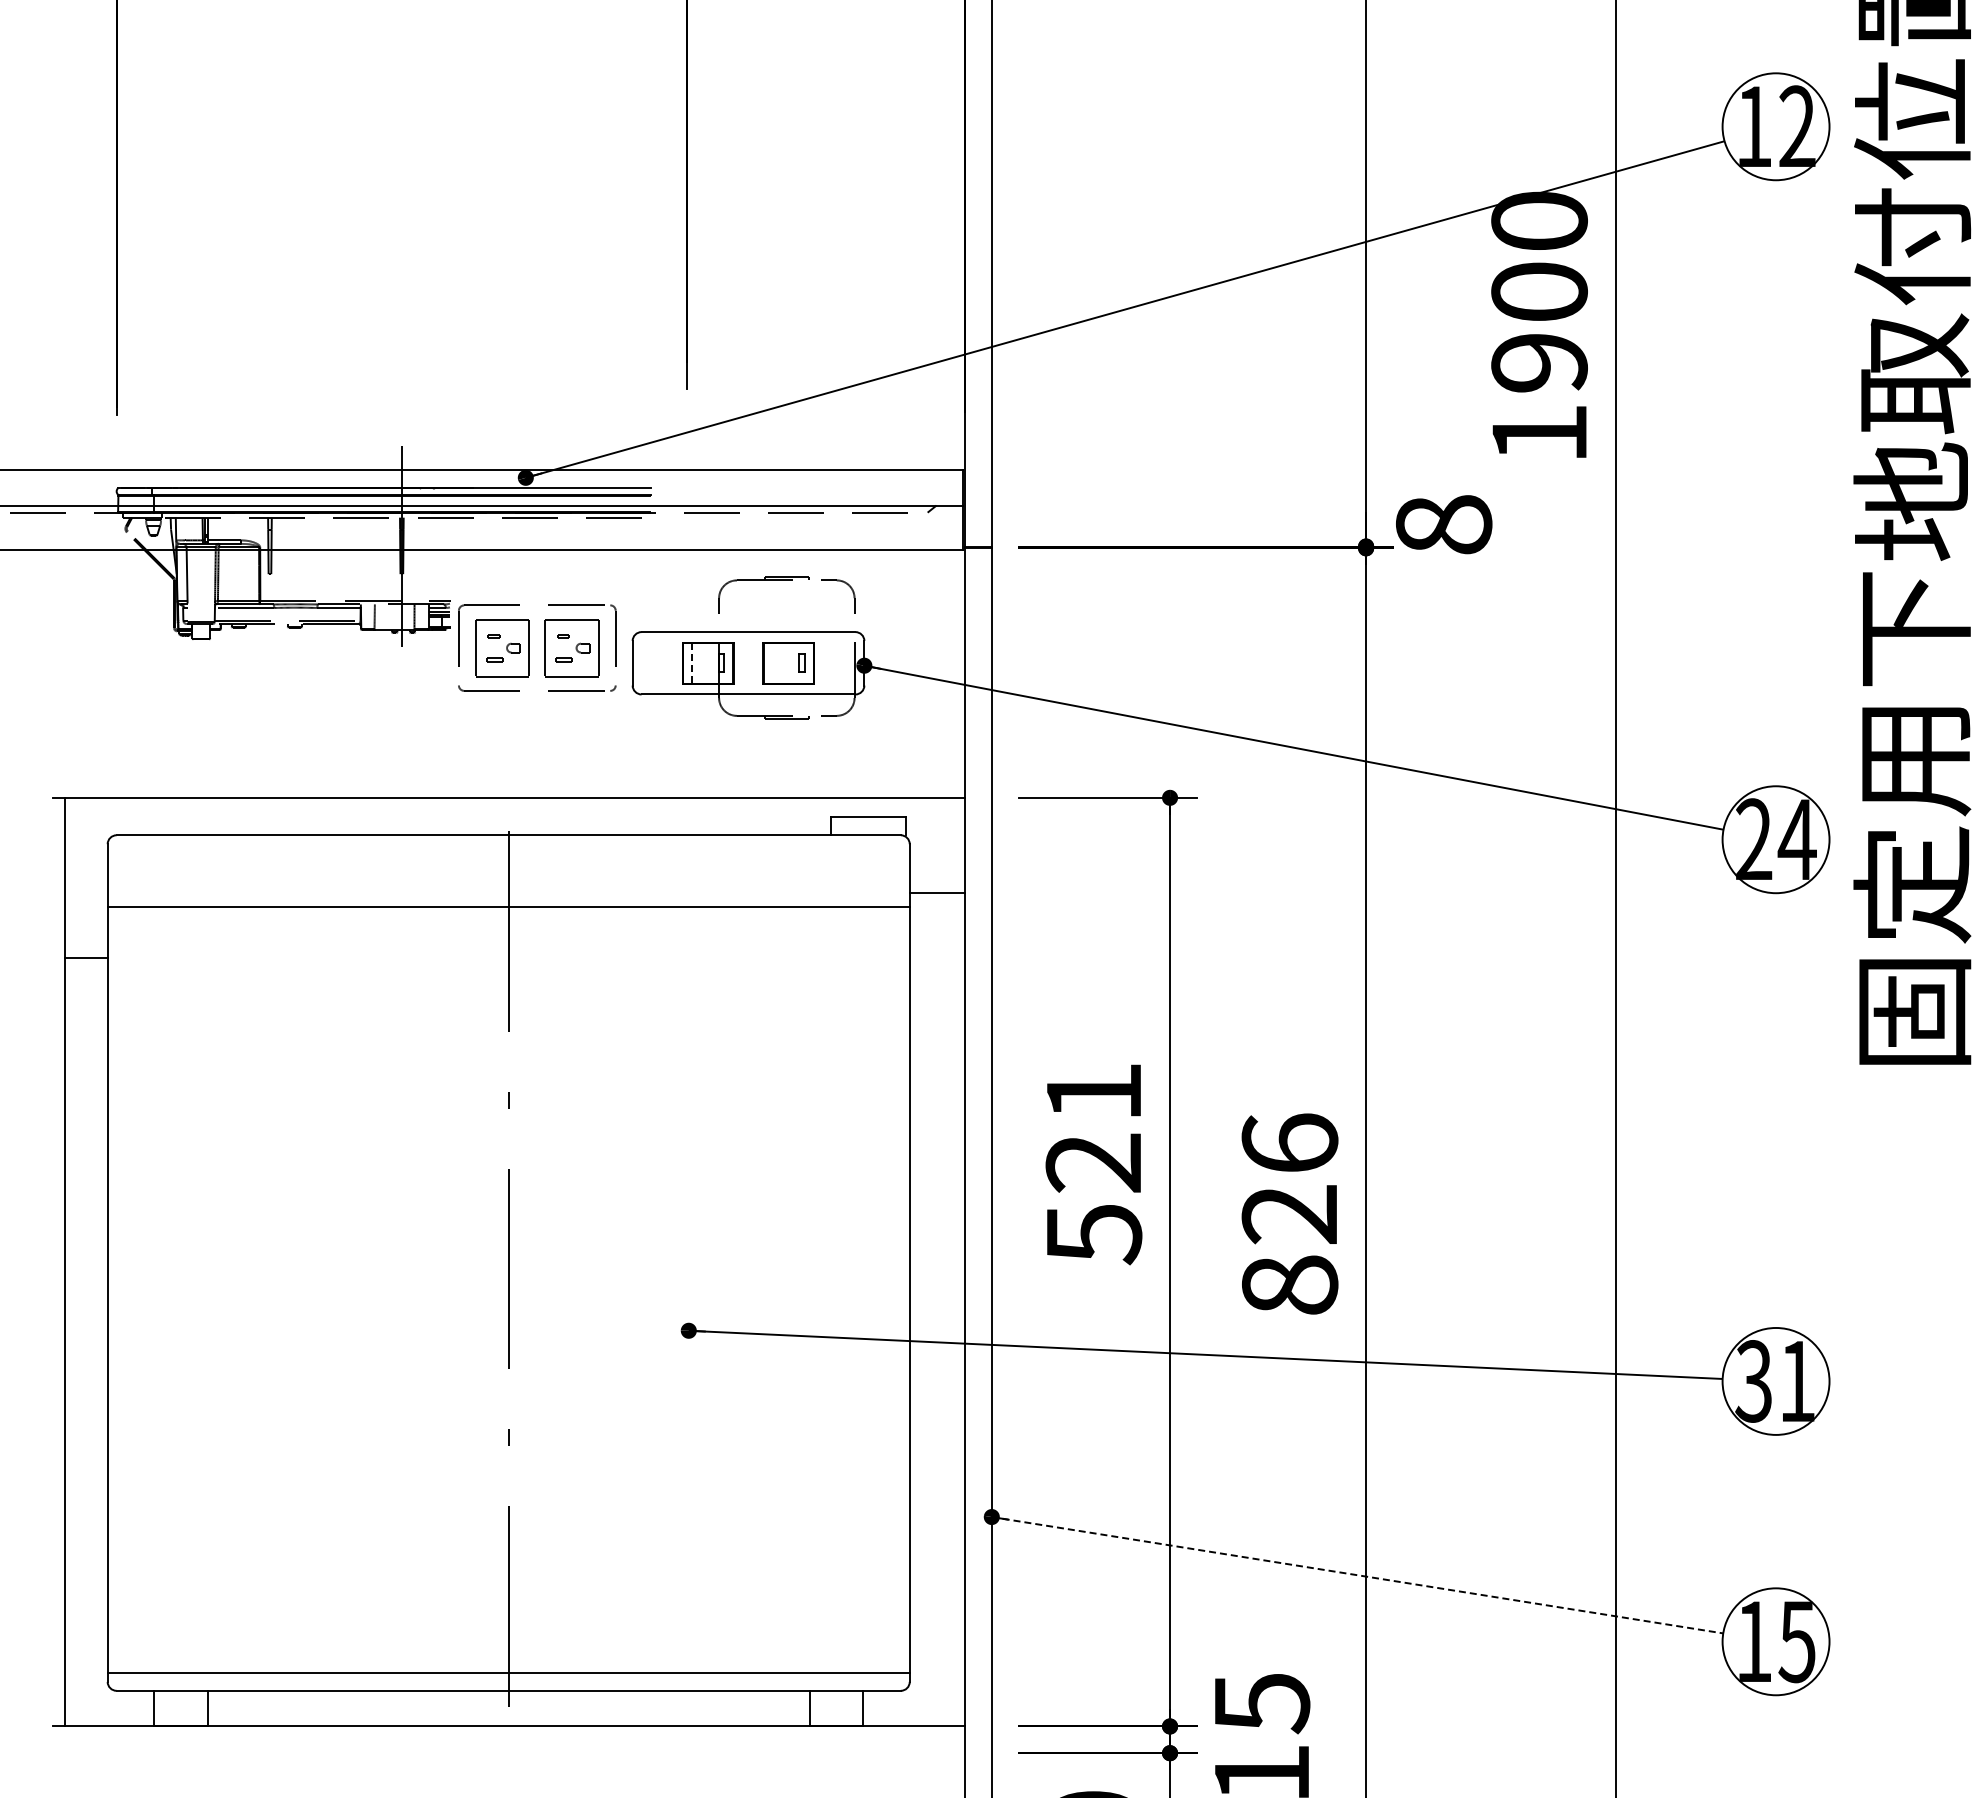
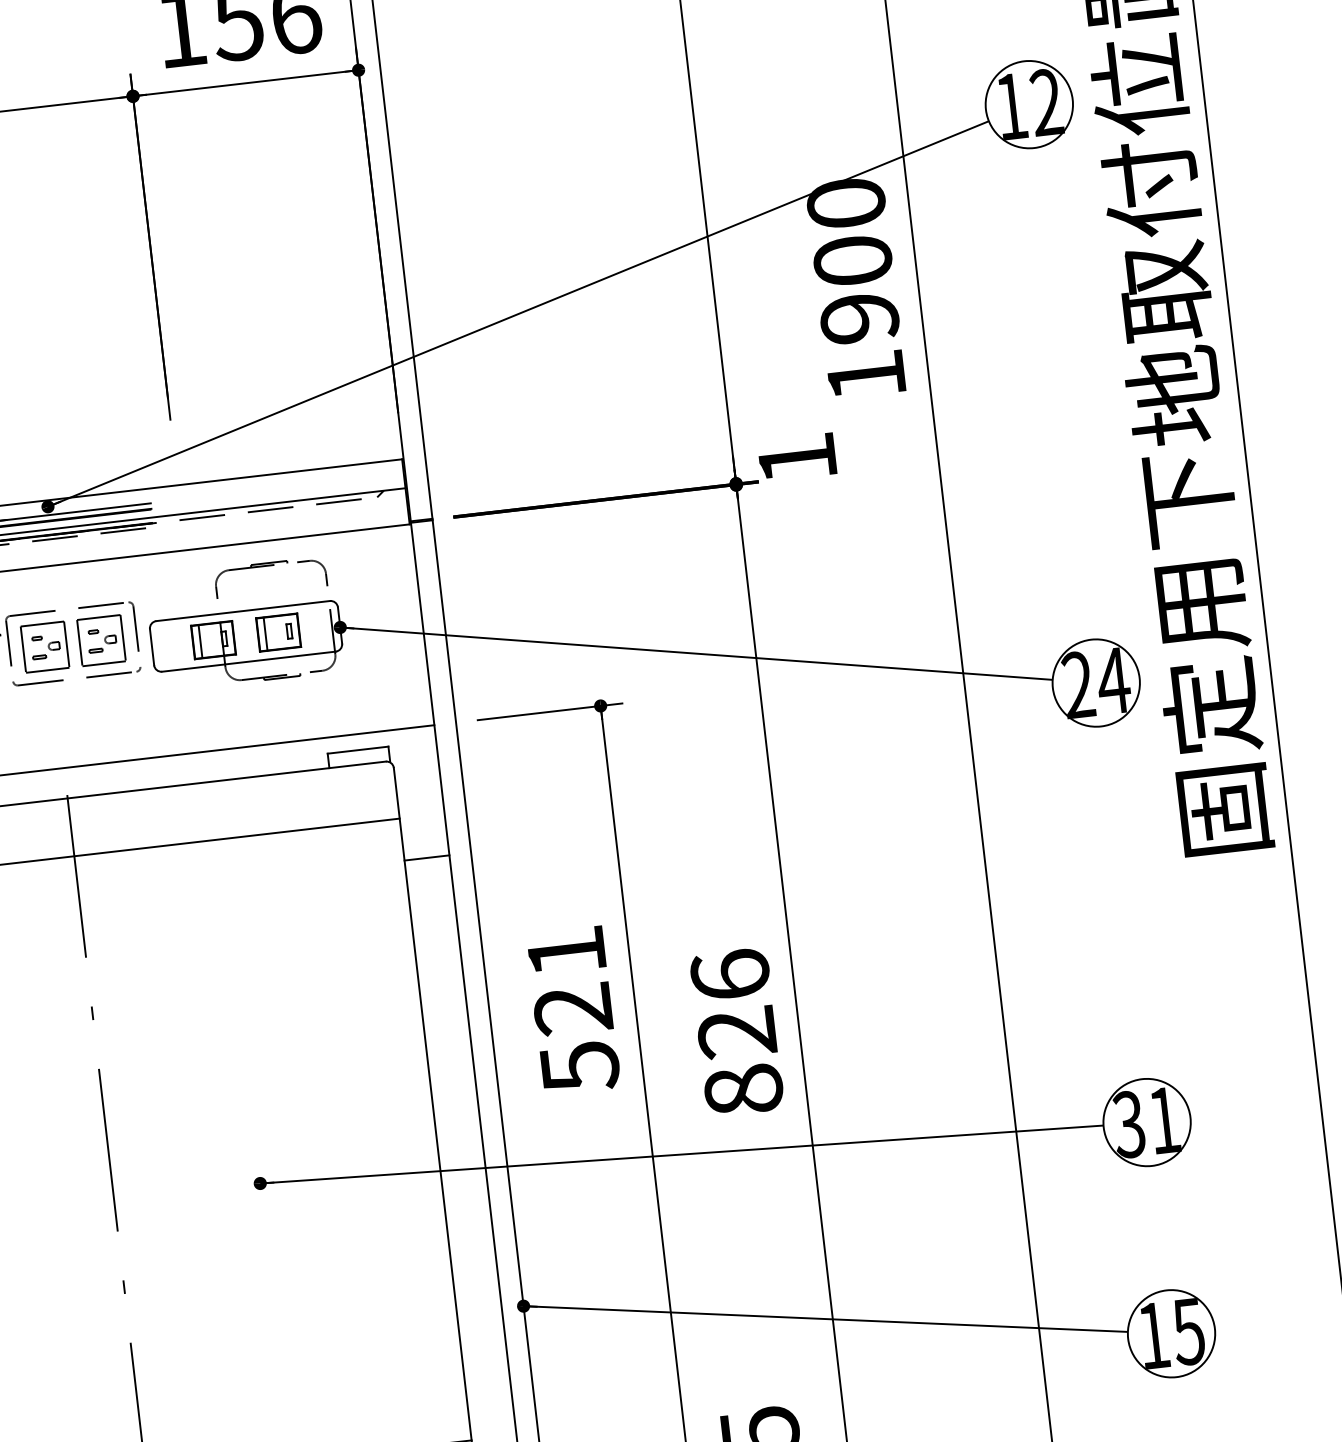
text: (1444, 524) -> (797, 458), 8 -> 1
line: (692, 663) -> (200, 641), dashed -> solid
line: (772, 663) -> (265, 634), added
line: (937, 893) -> (427, 858), moved
line: (1358, 1575) -> (826, 1319), dashed -> solid

